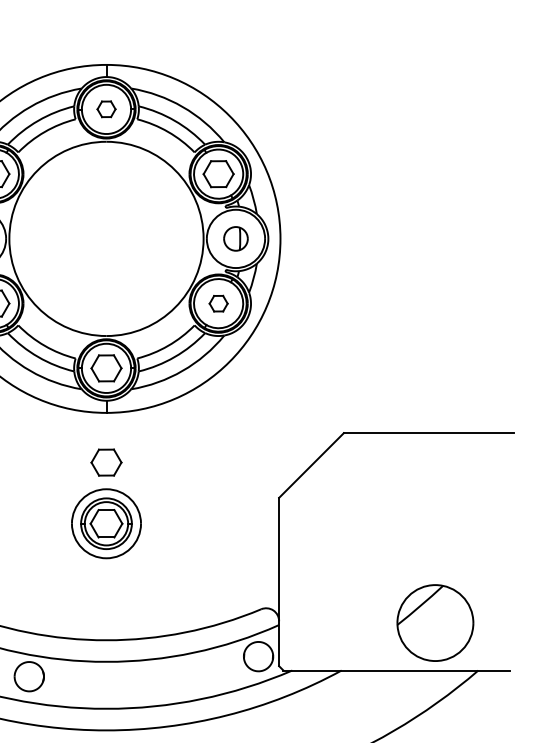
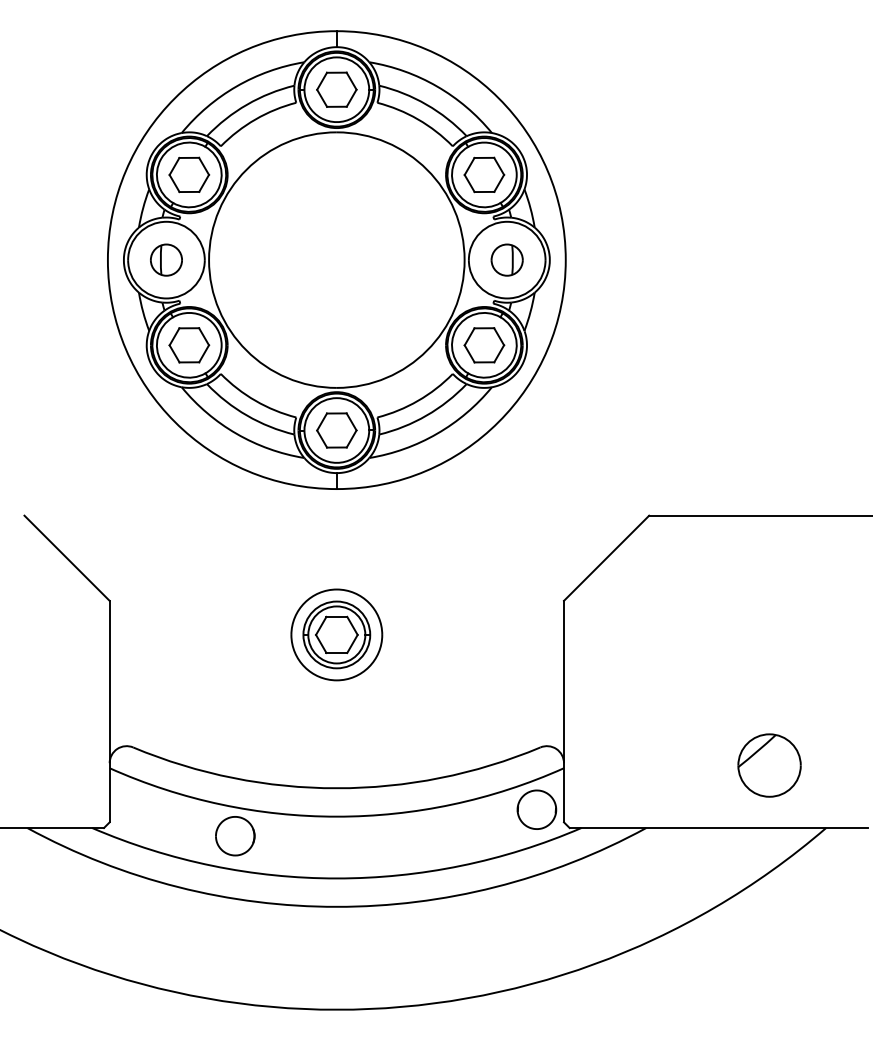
part: (106, 109) -> (336, 89), size x1.67
part: (218, 303) -> (484, 345), size x1.67
part: (106, 462) -> (336, 554), removed
part: (435, 622) -> (769, 765), size x0.62

